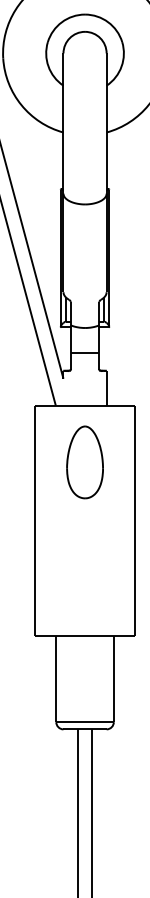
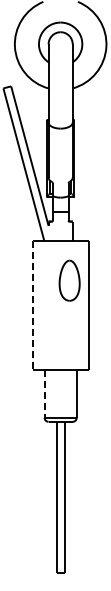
part: (84, 462) -> (69, 280), moved
line: (34, 521) -> (32, 305), solid -> dashed
line: (56, 680) -> (44, 394), solid -> dashed

